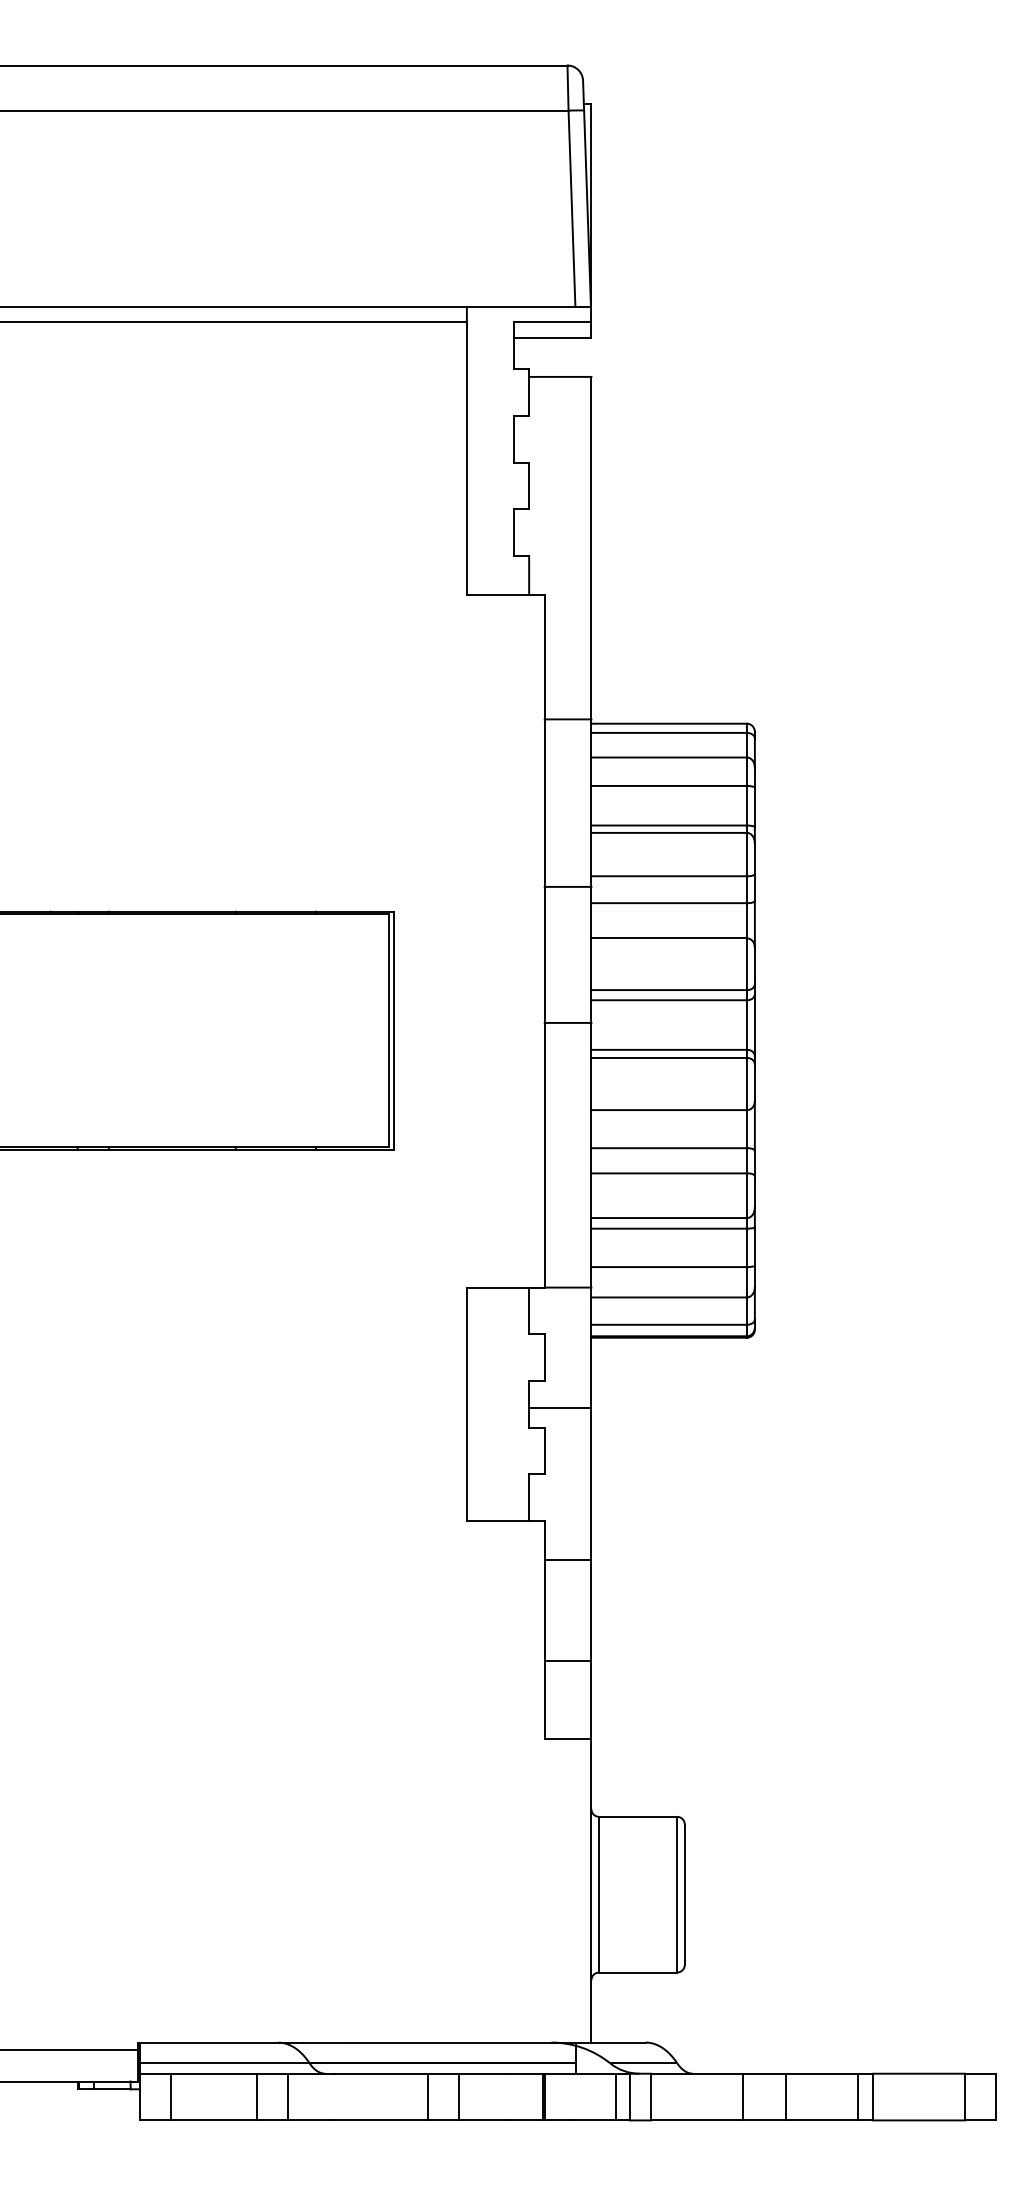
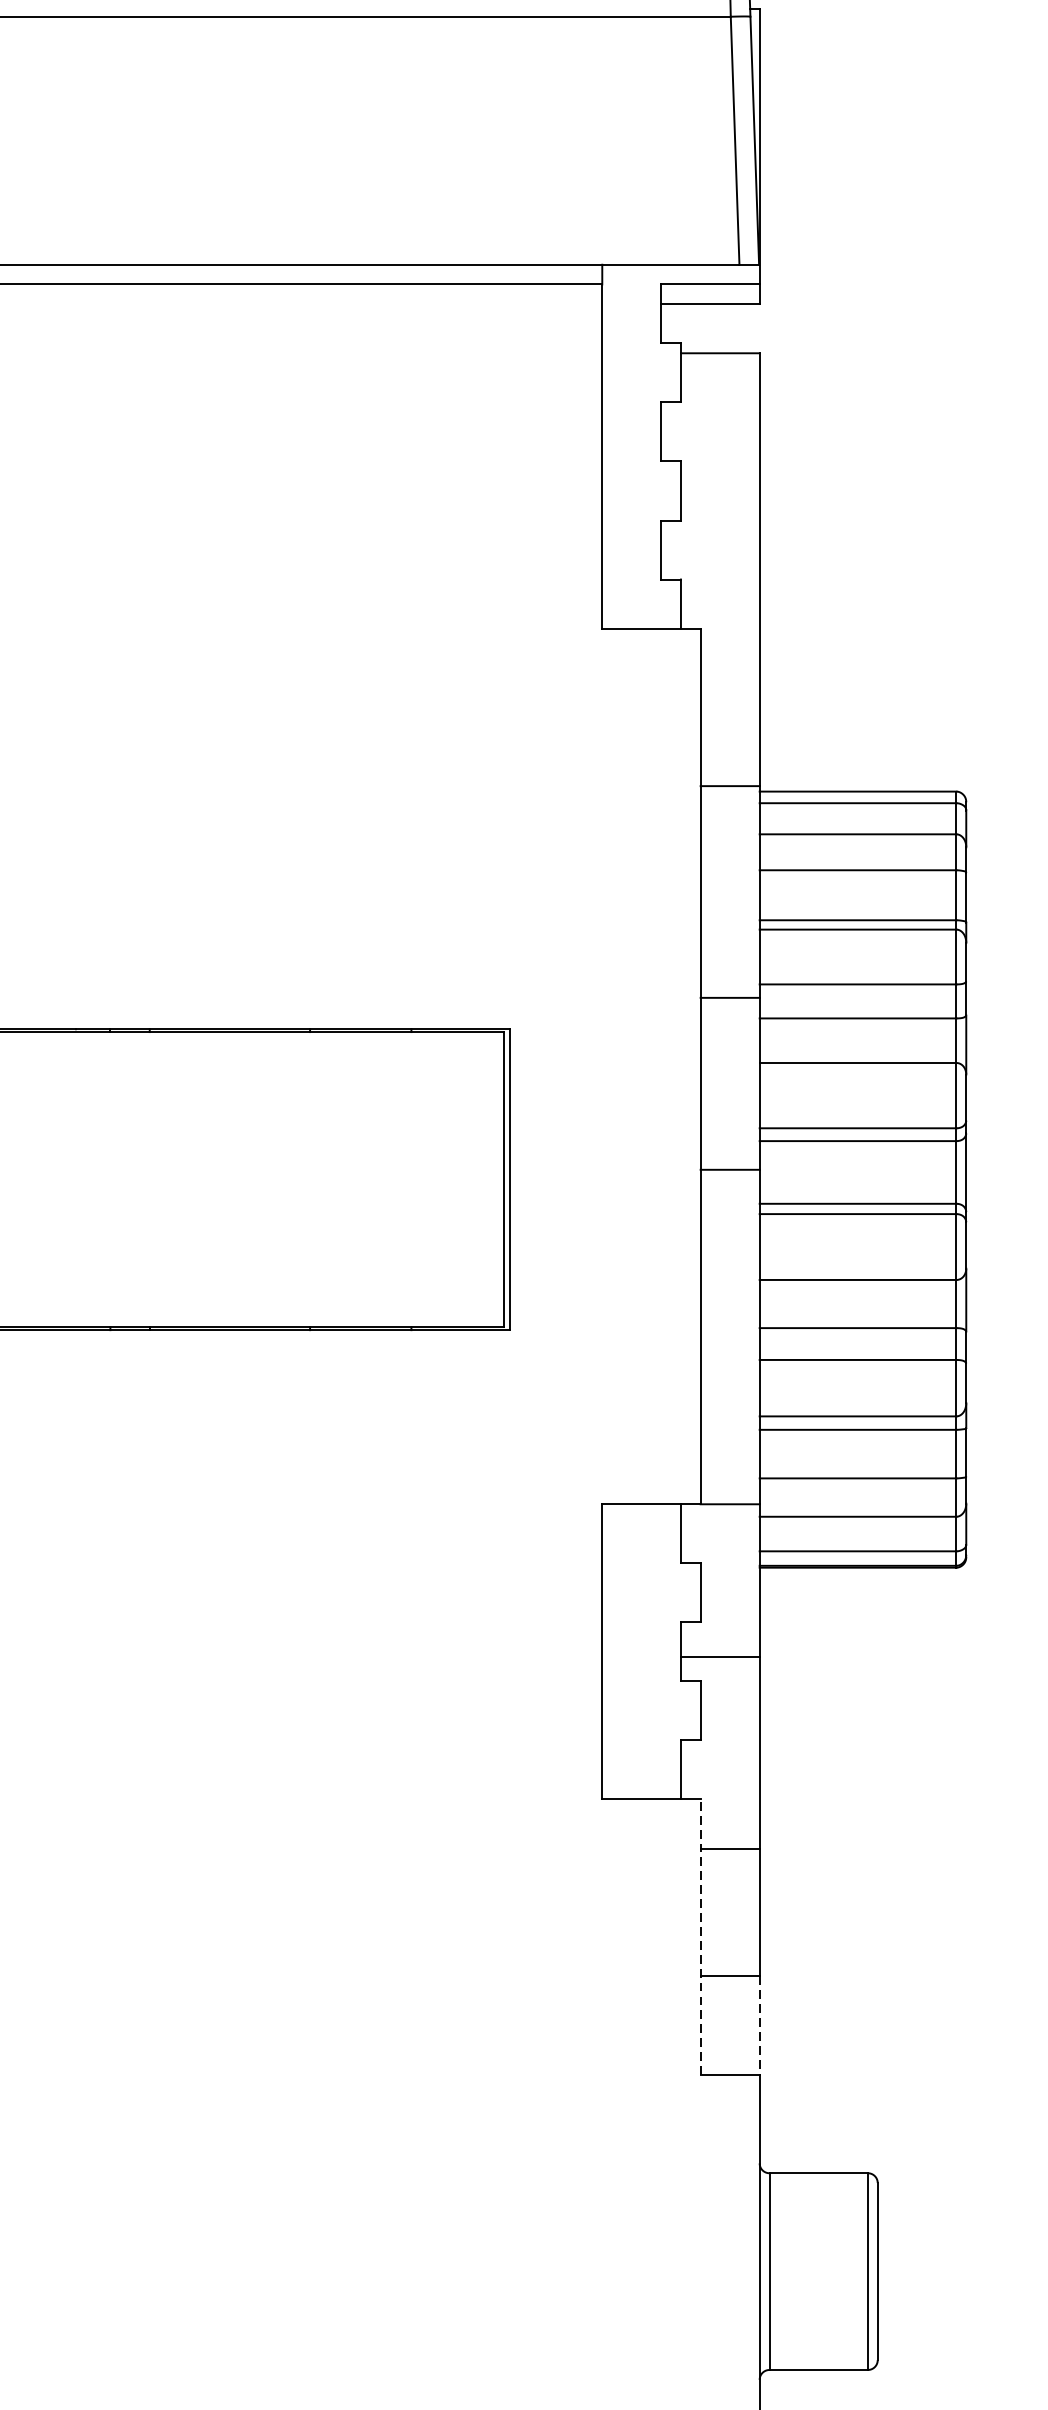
line: (544, 1630) -> (700, 1937), solid -> dashed
line: (591, 1700) -> (759, 2026), solid -> dashed

